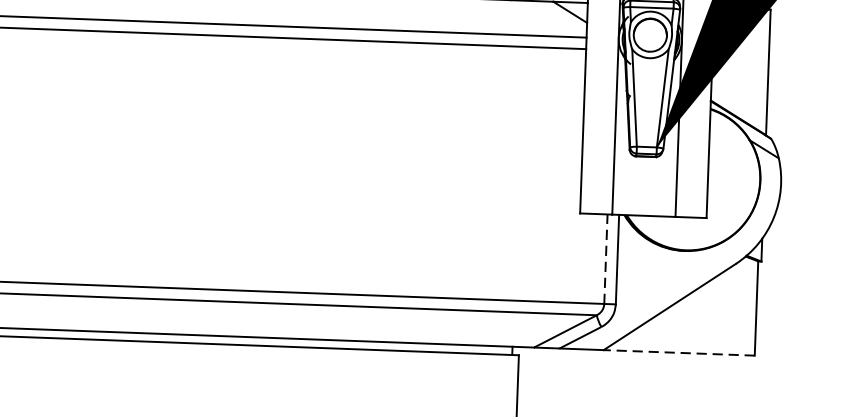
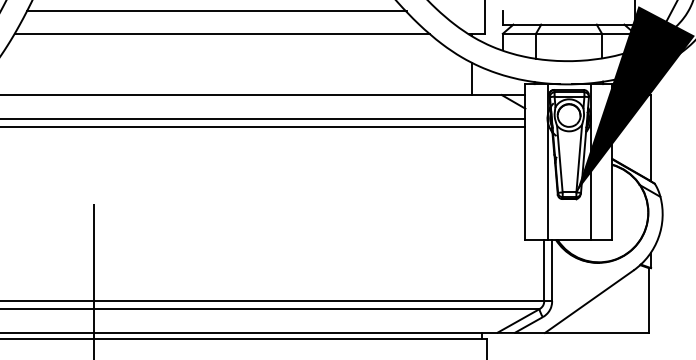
line: (606, 259) -> (544, 270), dashed -> solid
line: (678, 352) -> (596, 332), dashed -> solid

